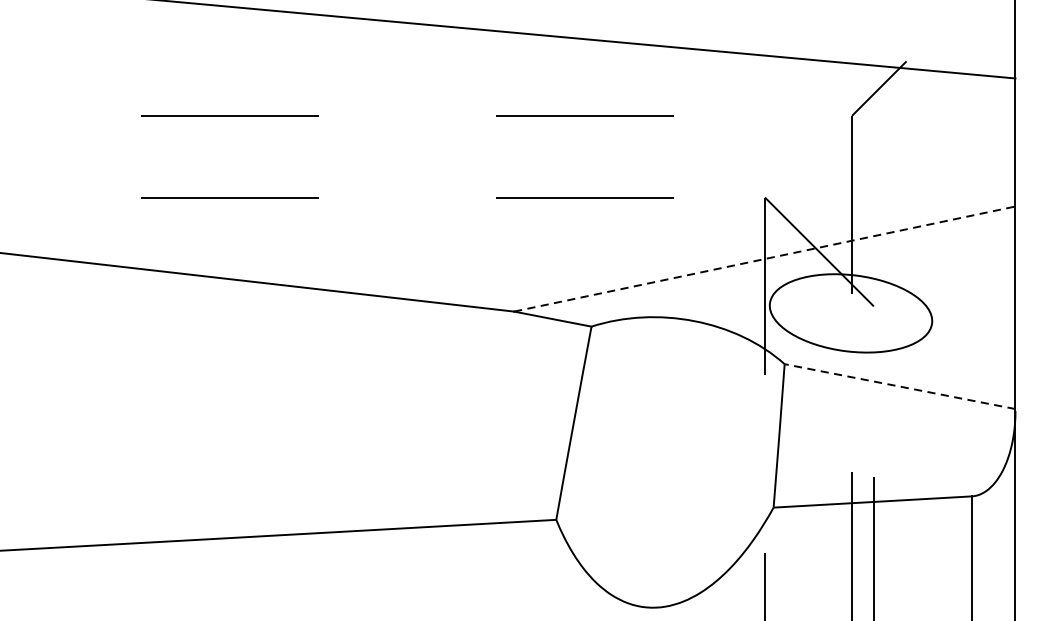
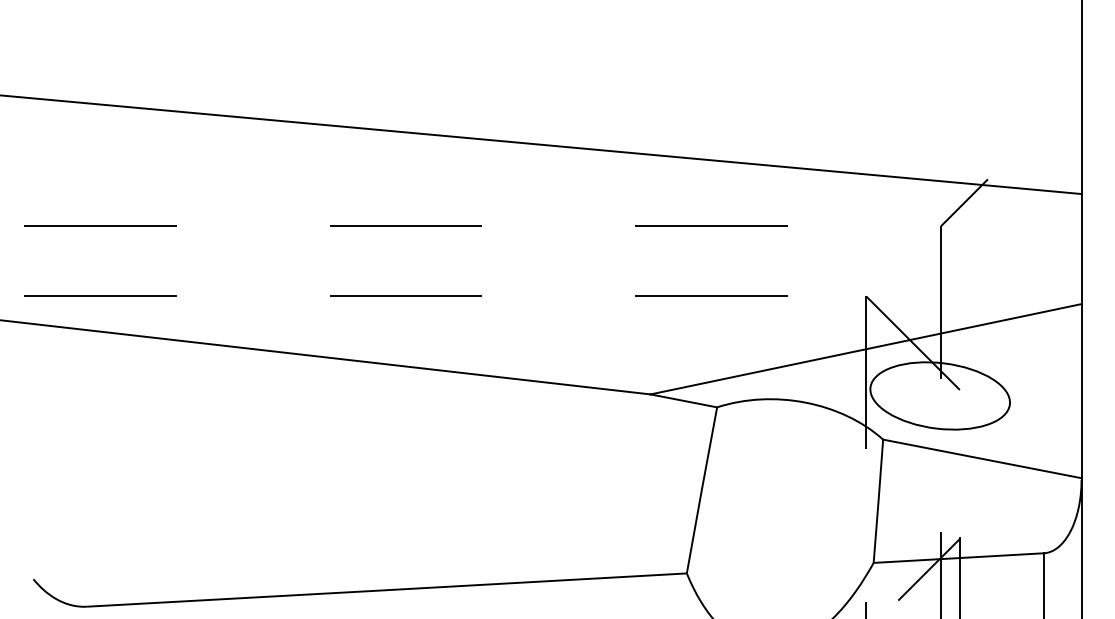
line: (765, 259) -> (866, 349), dashed -> solid
line: (899, 386) -> (981, 458), dashed -> solid
line: (837, 515) -> (928, 569), added

